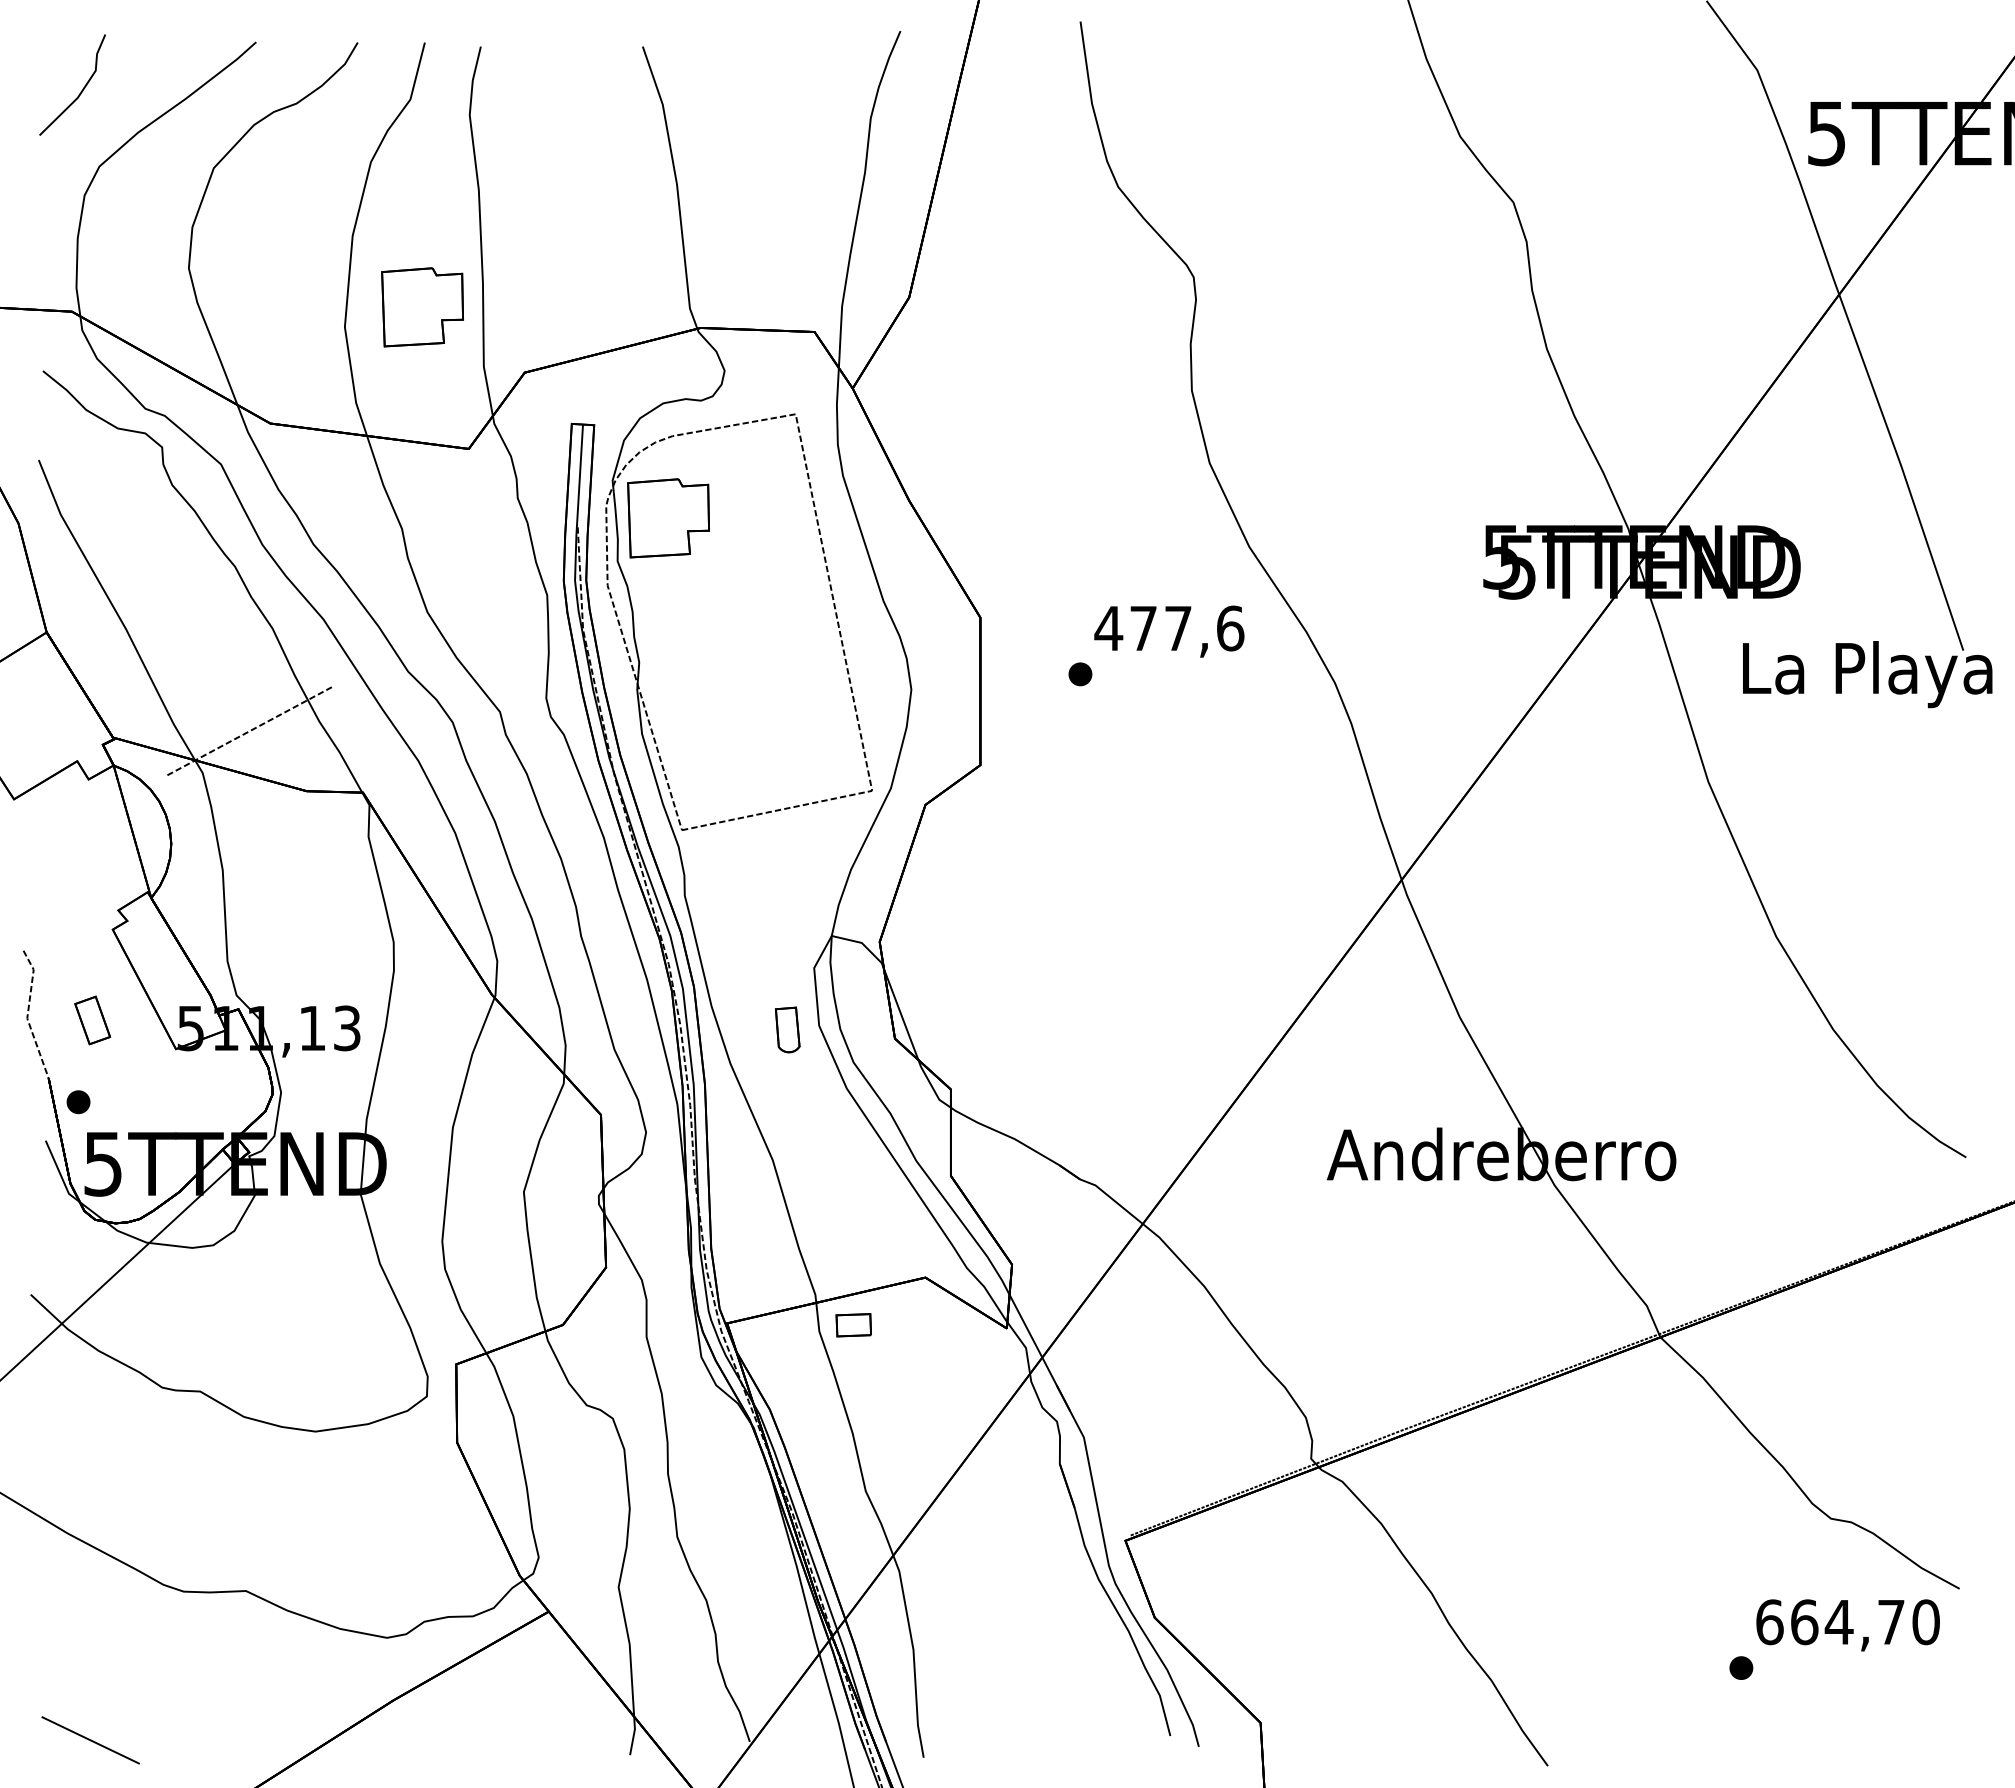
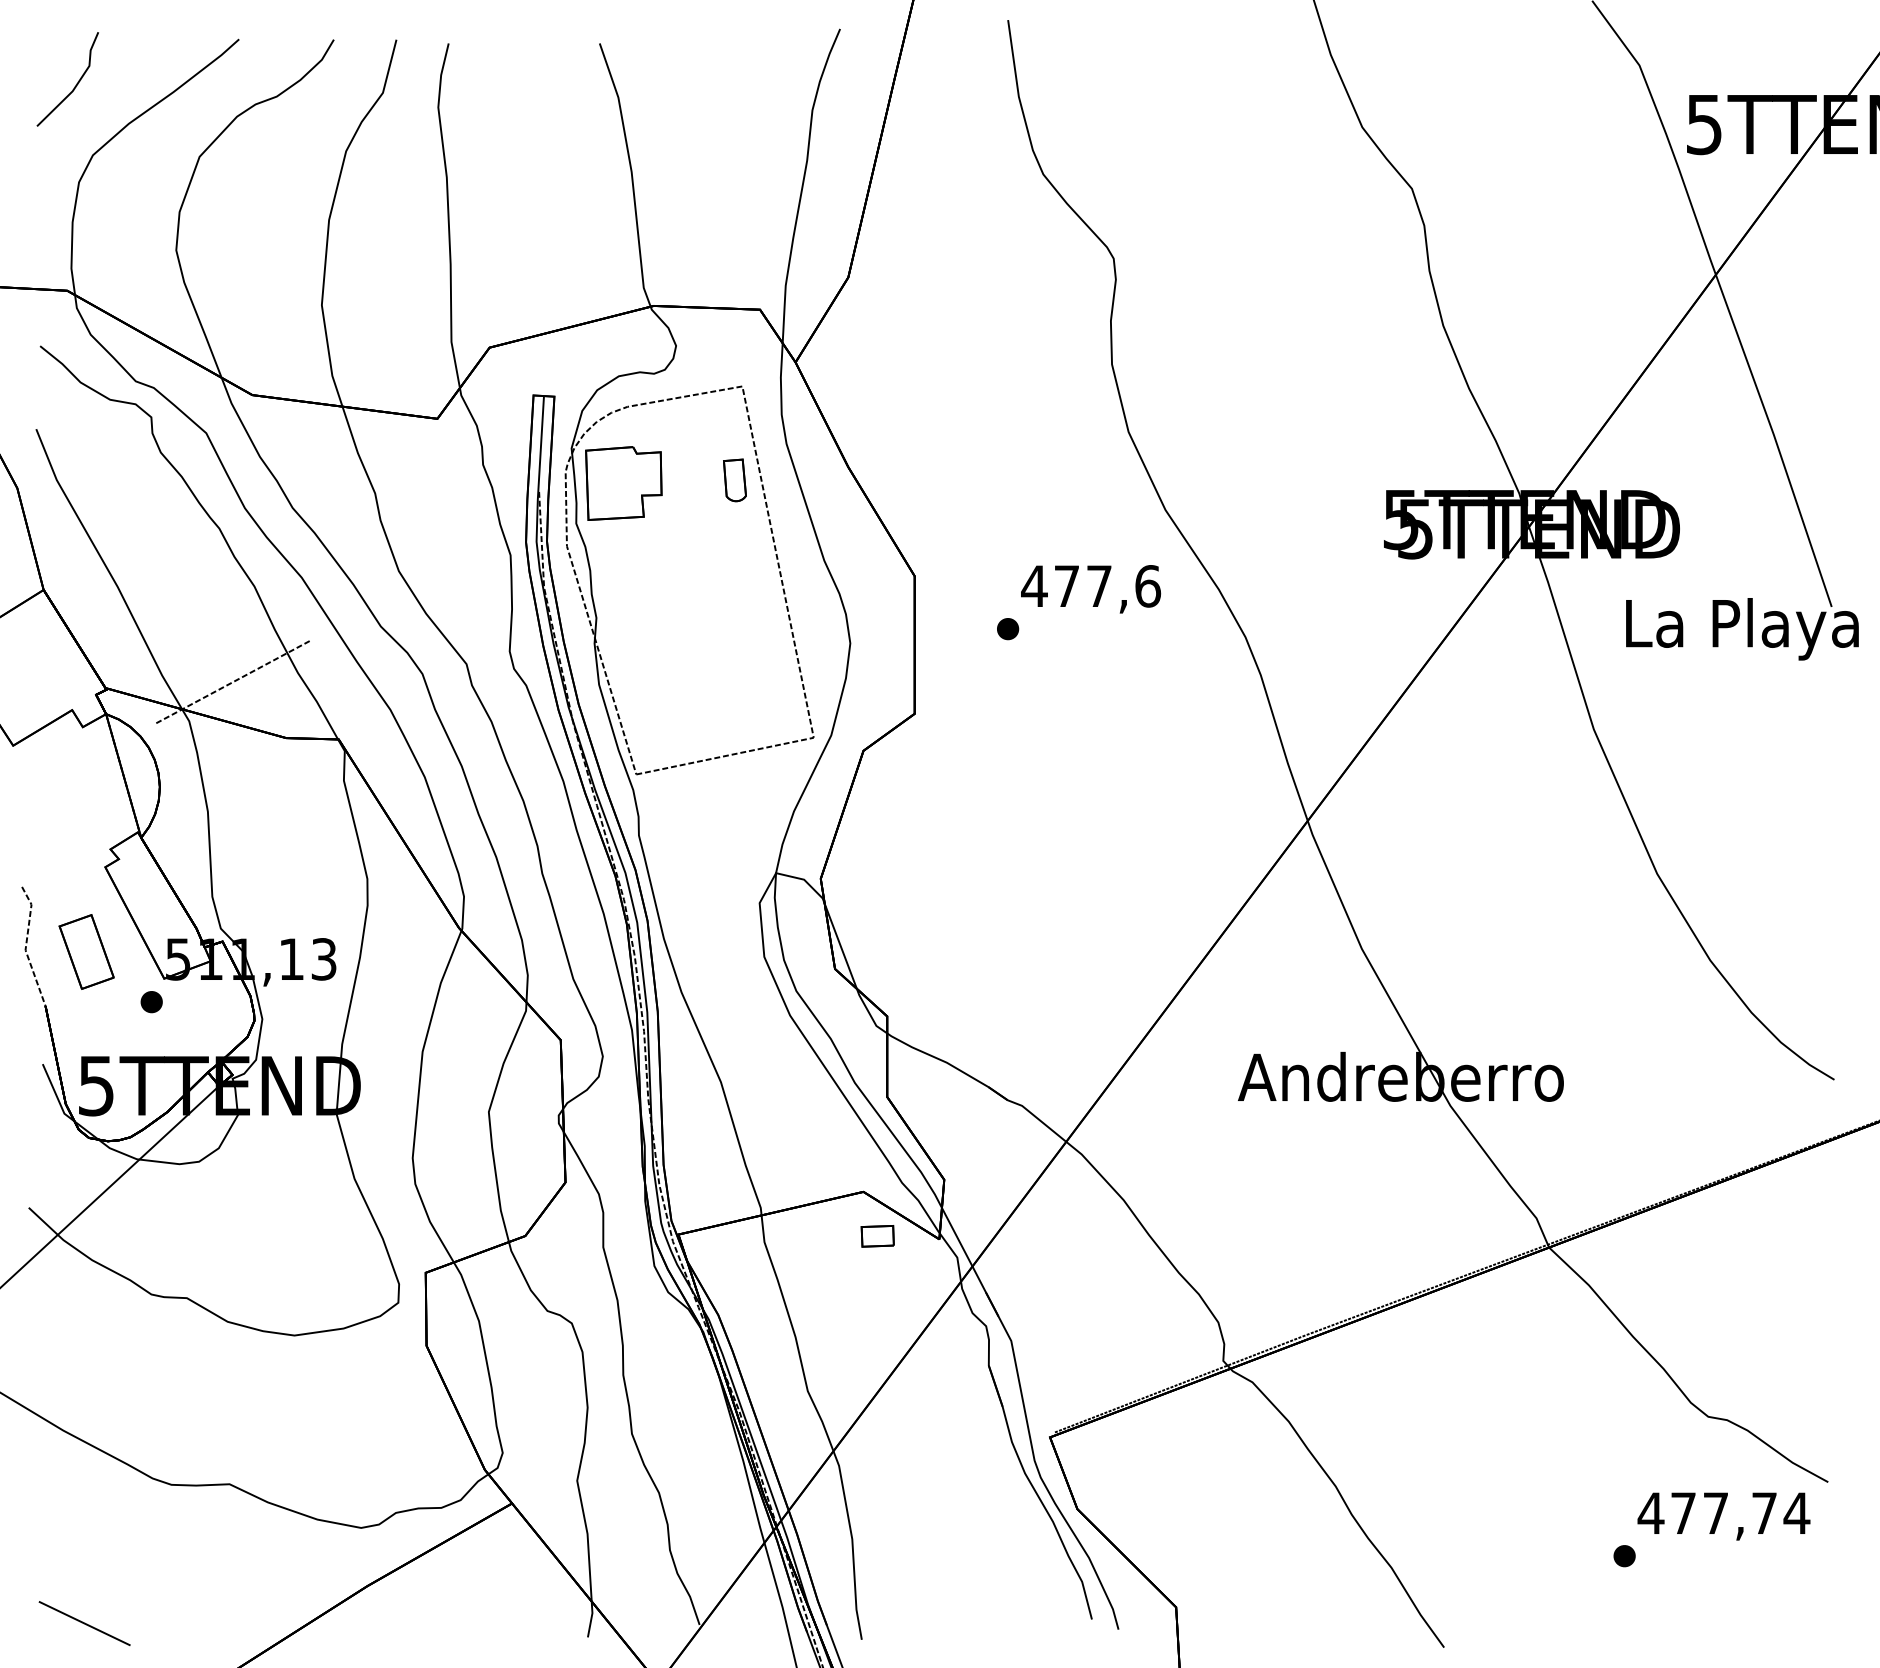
part: (422, 307) -> (394, 286), removed
part: (92, 1020) -> (86, 952), size x1.67
part: (787, 1029) -> (734, 479), moved
part: (78, 1102) -> (151, 1002), moved
part: (853, 1325) -> (877, 1236), moved
text: (1847, 1622) -> (1723, 1513), 664,70 -> 477,74

